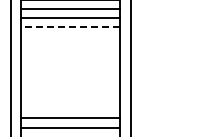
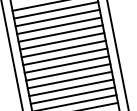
line: (70, 27) -> (58, 25), dashed -> solid
line: (70, 36) -> (60, 33), added
line: (70, 45) -> (61, 41), added
line: (70, 54) -> (63, 48), added
line: (70, 63) -> (64, 56), added
line: (70, 72) -> (66, 64), added
line: (70, 82) -> (68, 72), added
line: (70, 91) -> (69, 80), added
line: (70, 100) -> (71, 88), added
line: (70, 109) -> (72, 95), added

